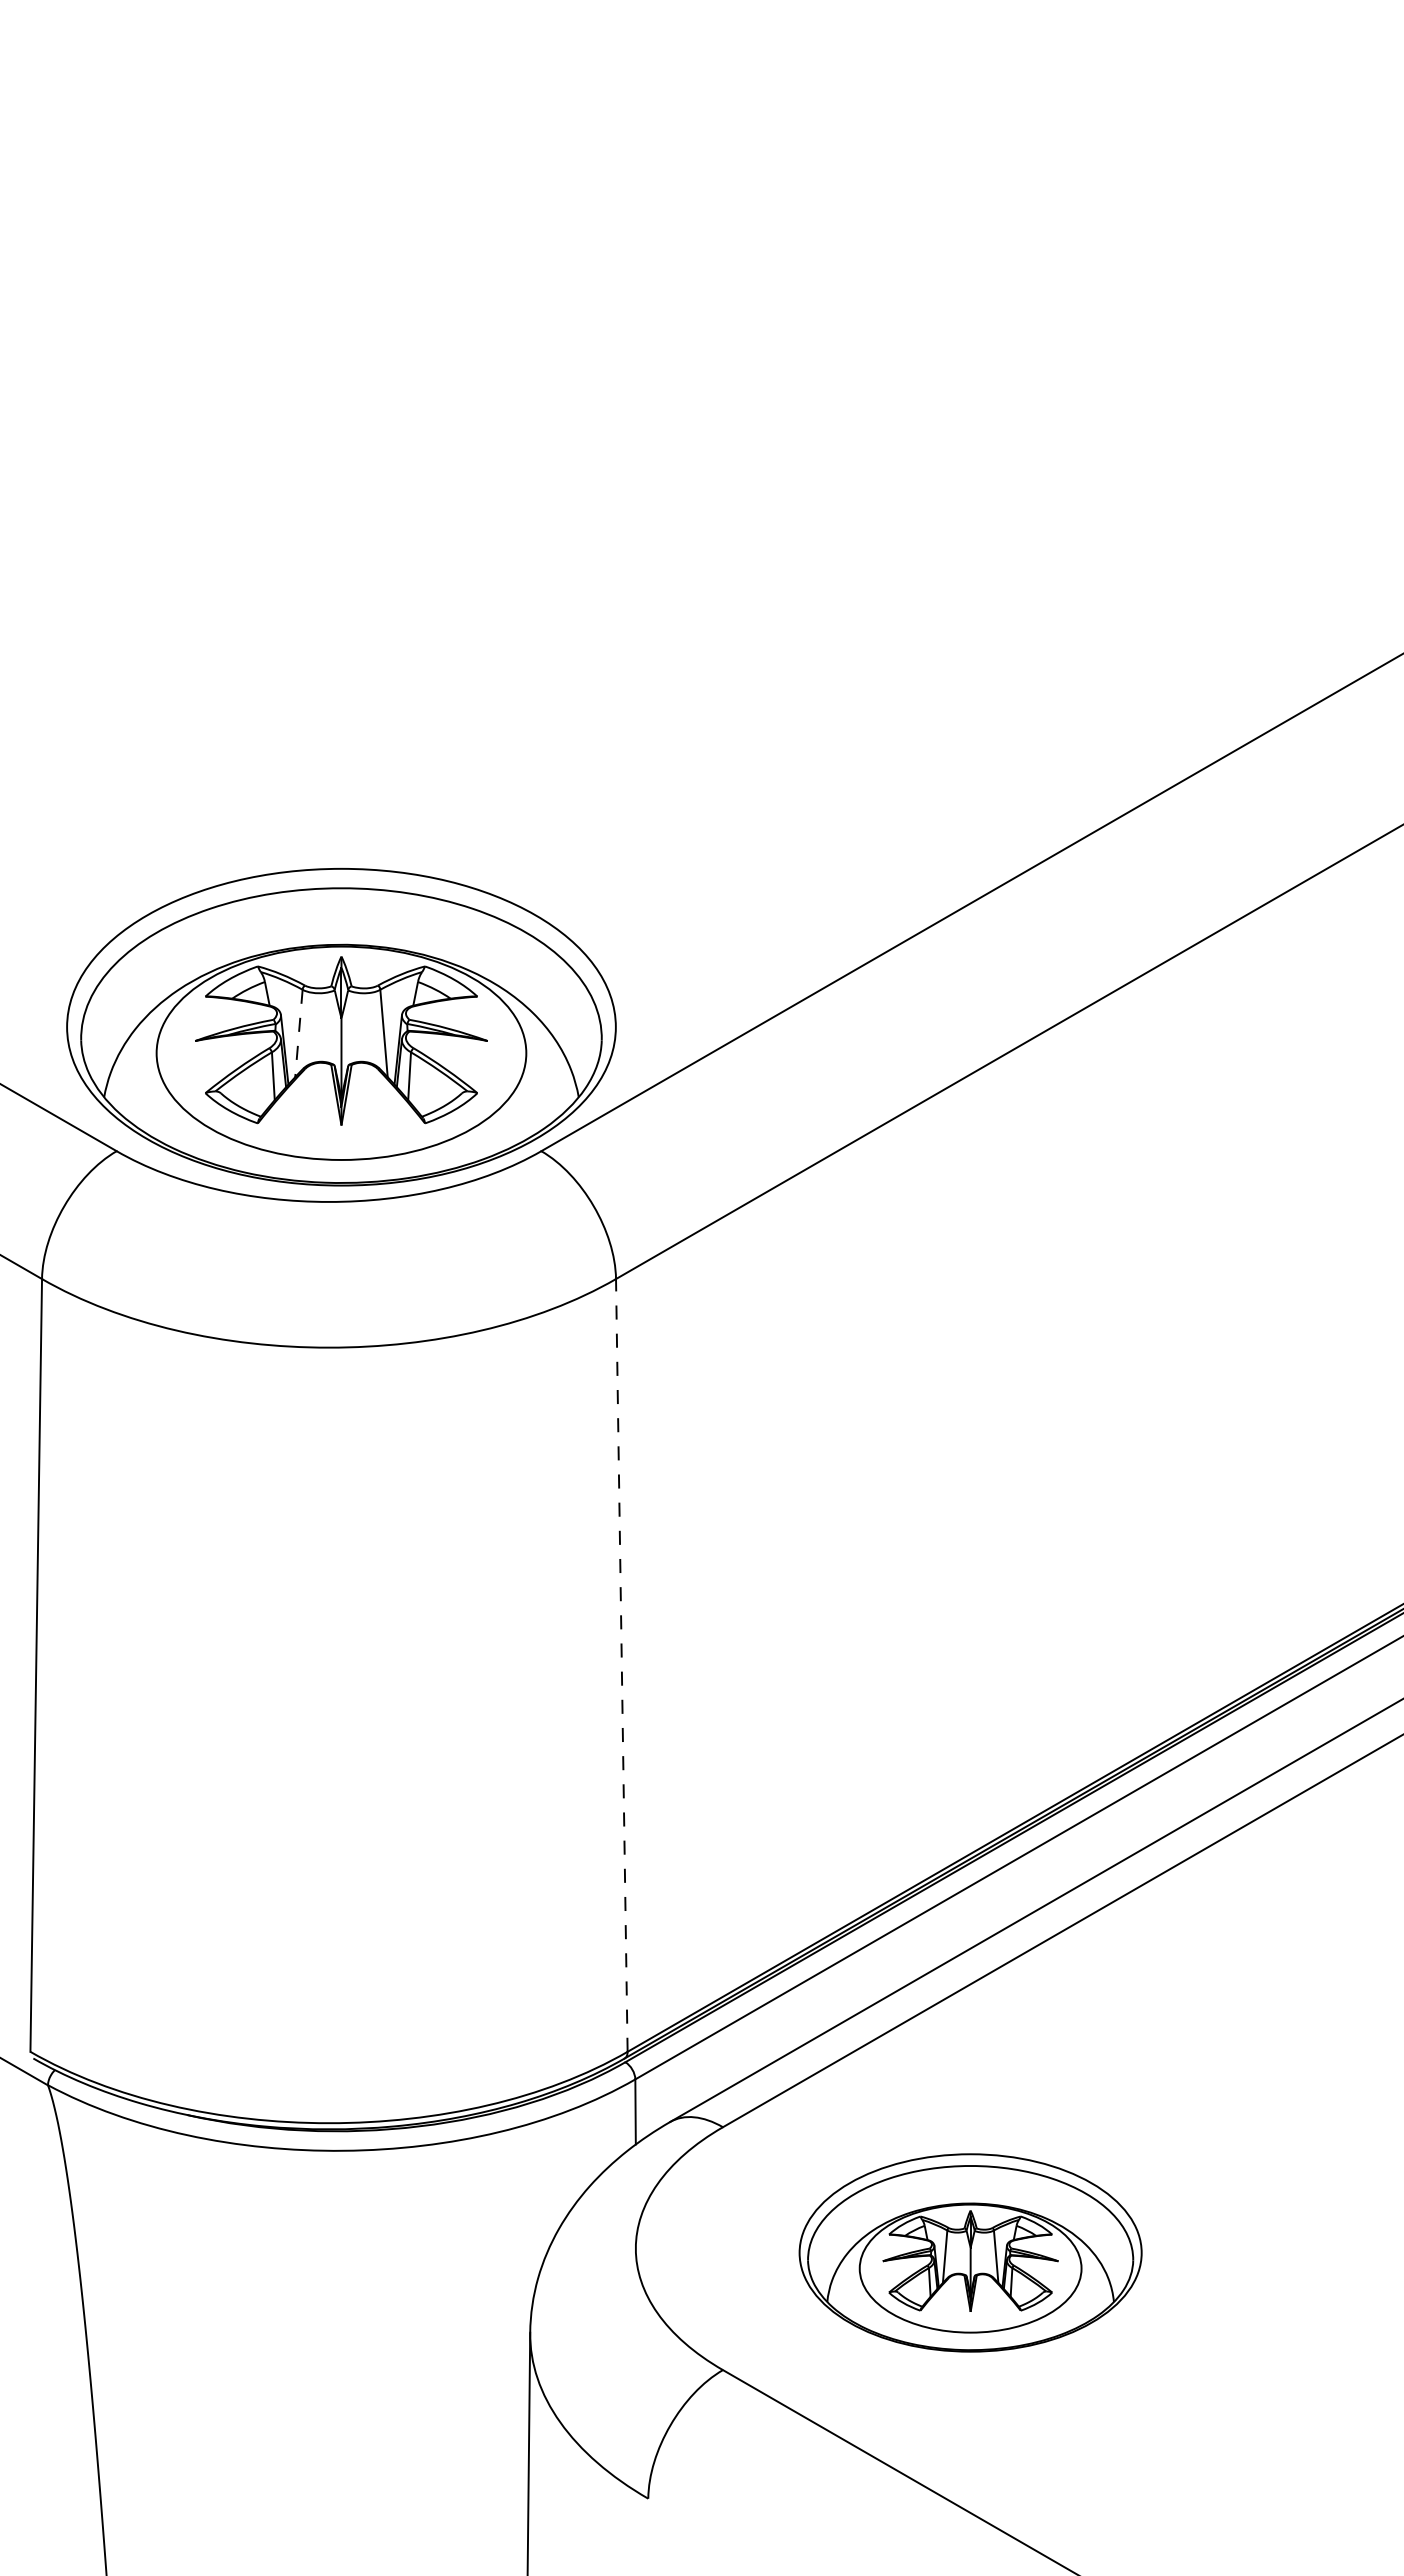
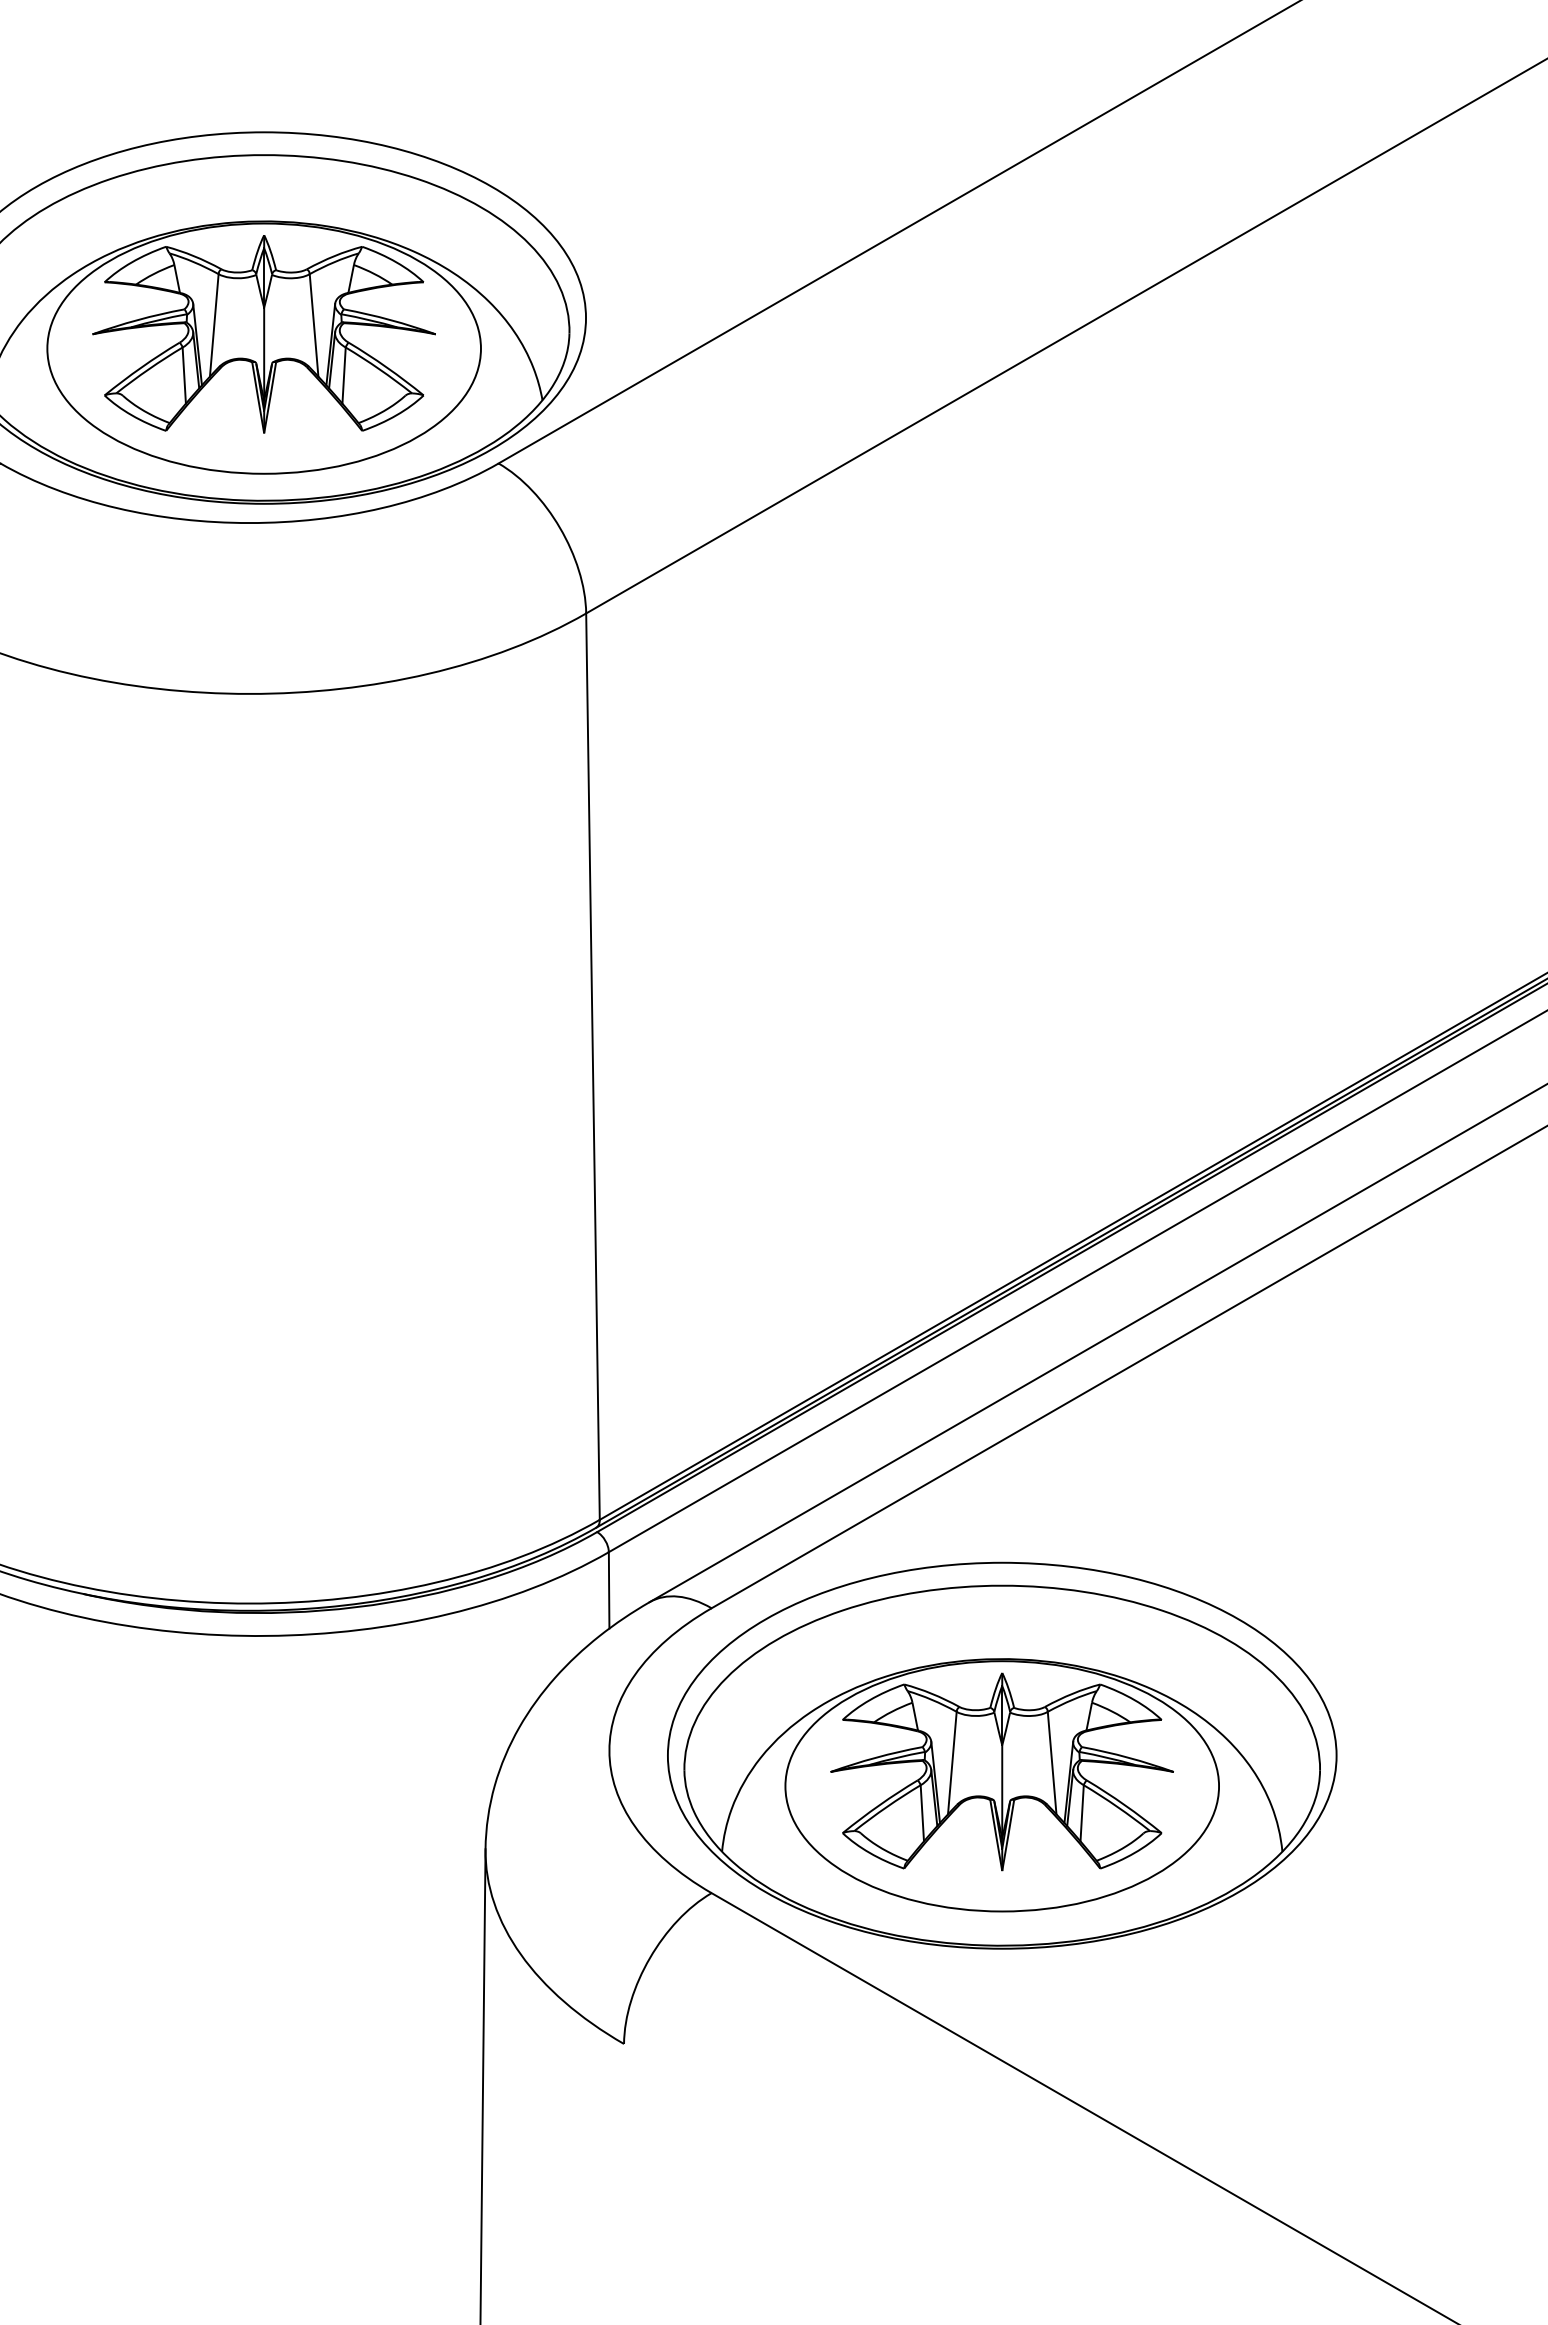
line: (298, 1033) -> (213, 325), dashed -> solid
line: (621, 1664) -> (592, 1065), dashed -> solid
part: (970, 2252) -> (1001, 1755), size x1.67

